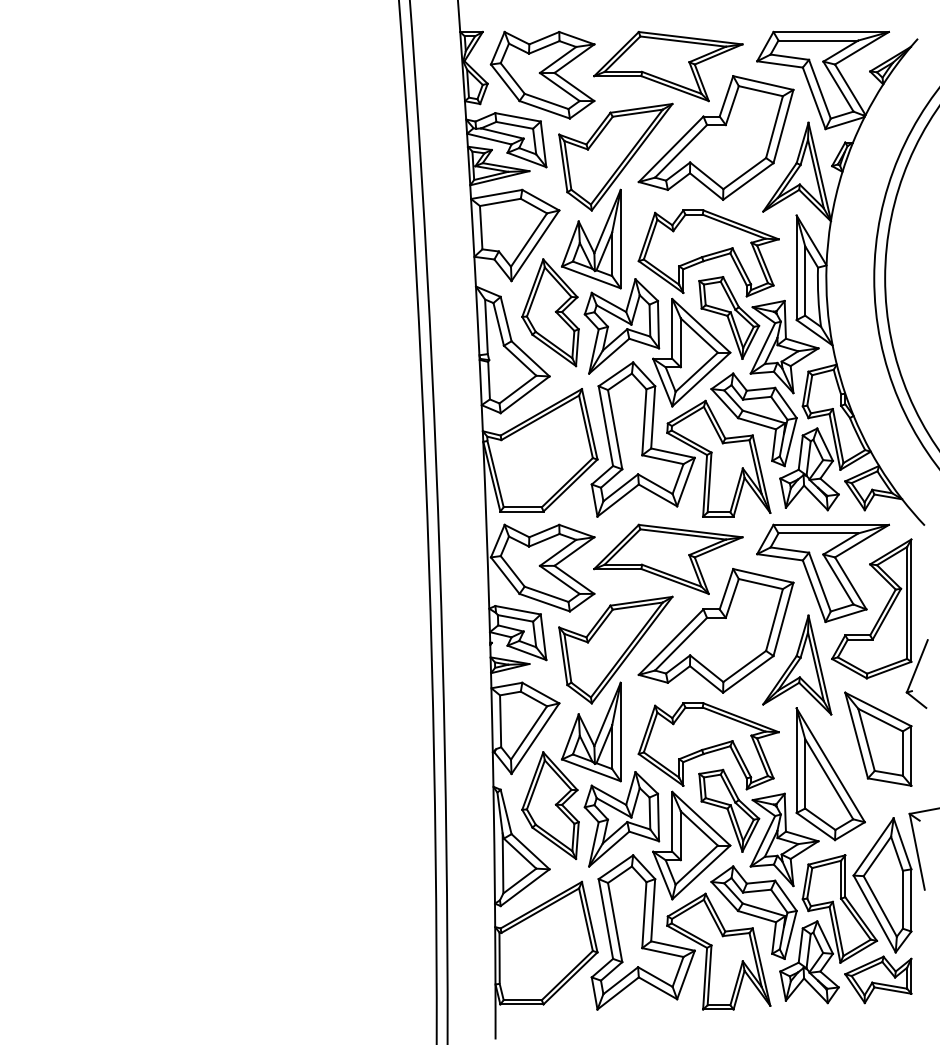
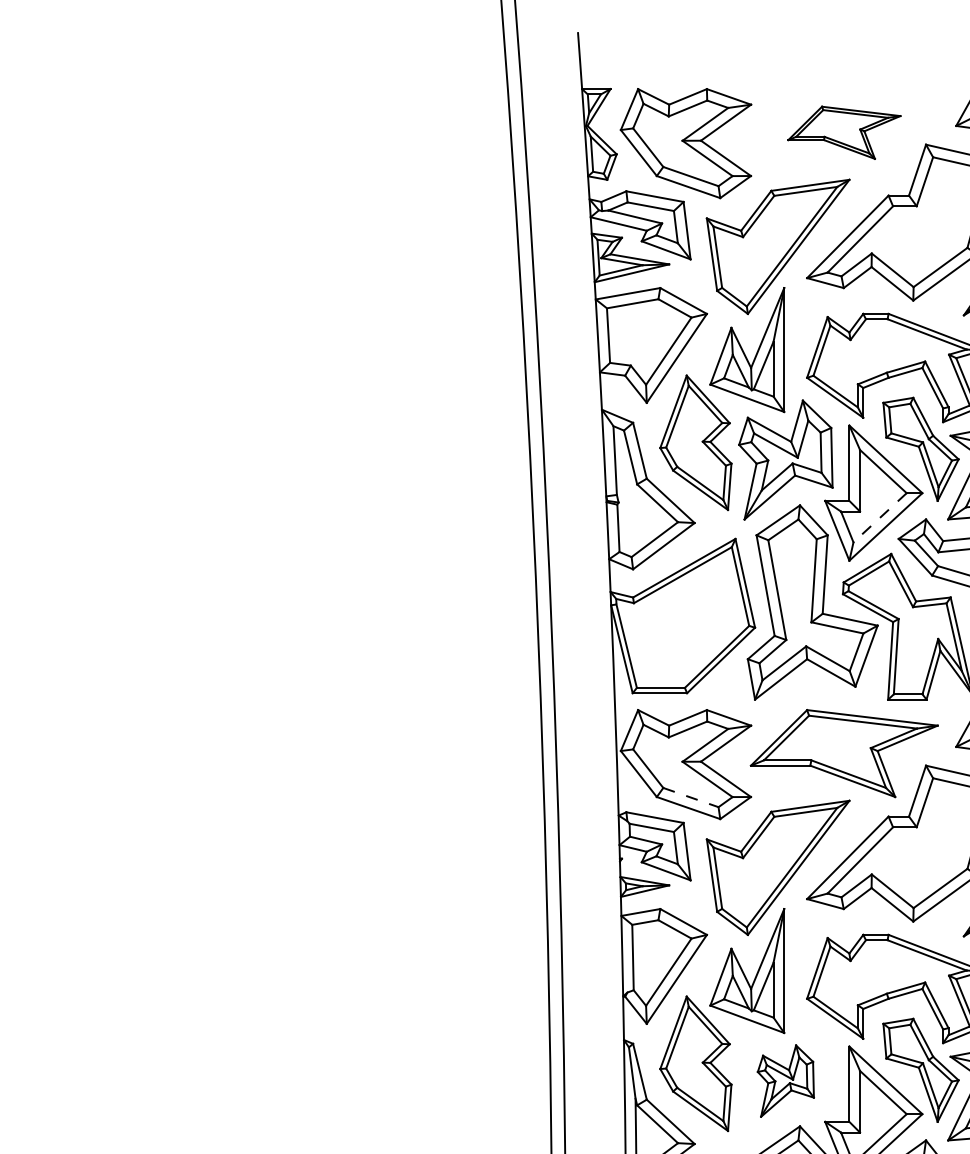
part: (668, 66) -> (844, 132), size x0.6
line: (696, 372) -> (879, 518), solid -> dashed
line: (547, 594) -> (692, 797), solid -> dashed
part: (621, 819) -> (785, 1081), size x0.6

